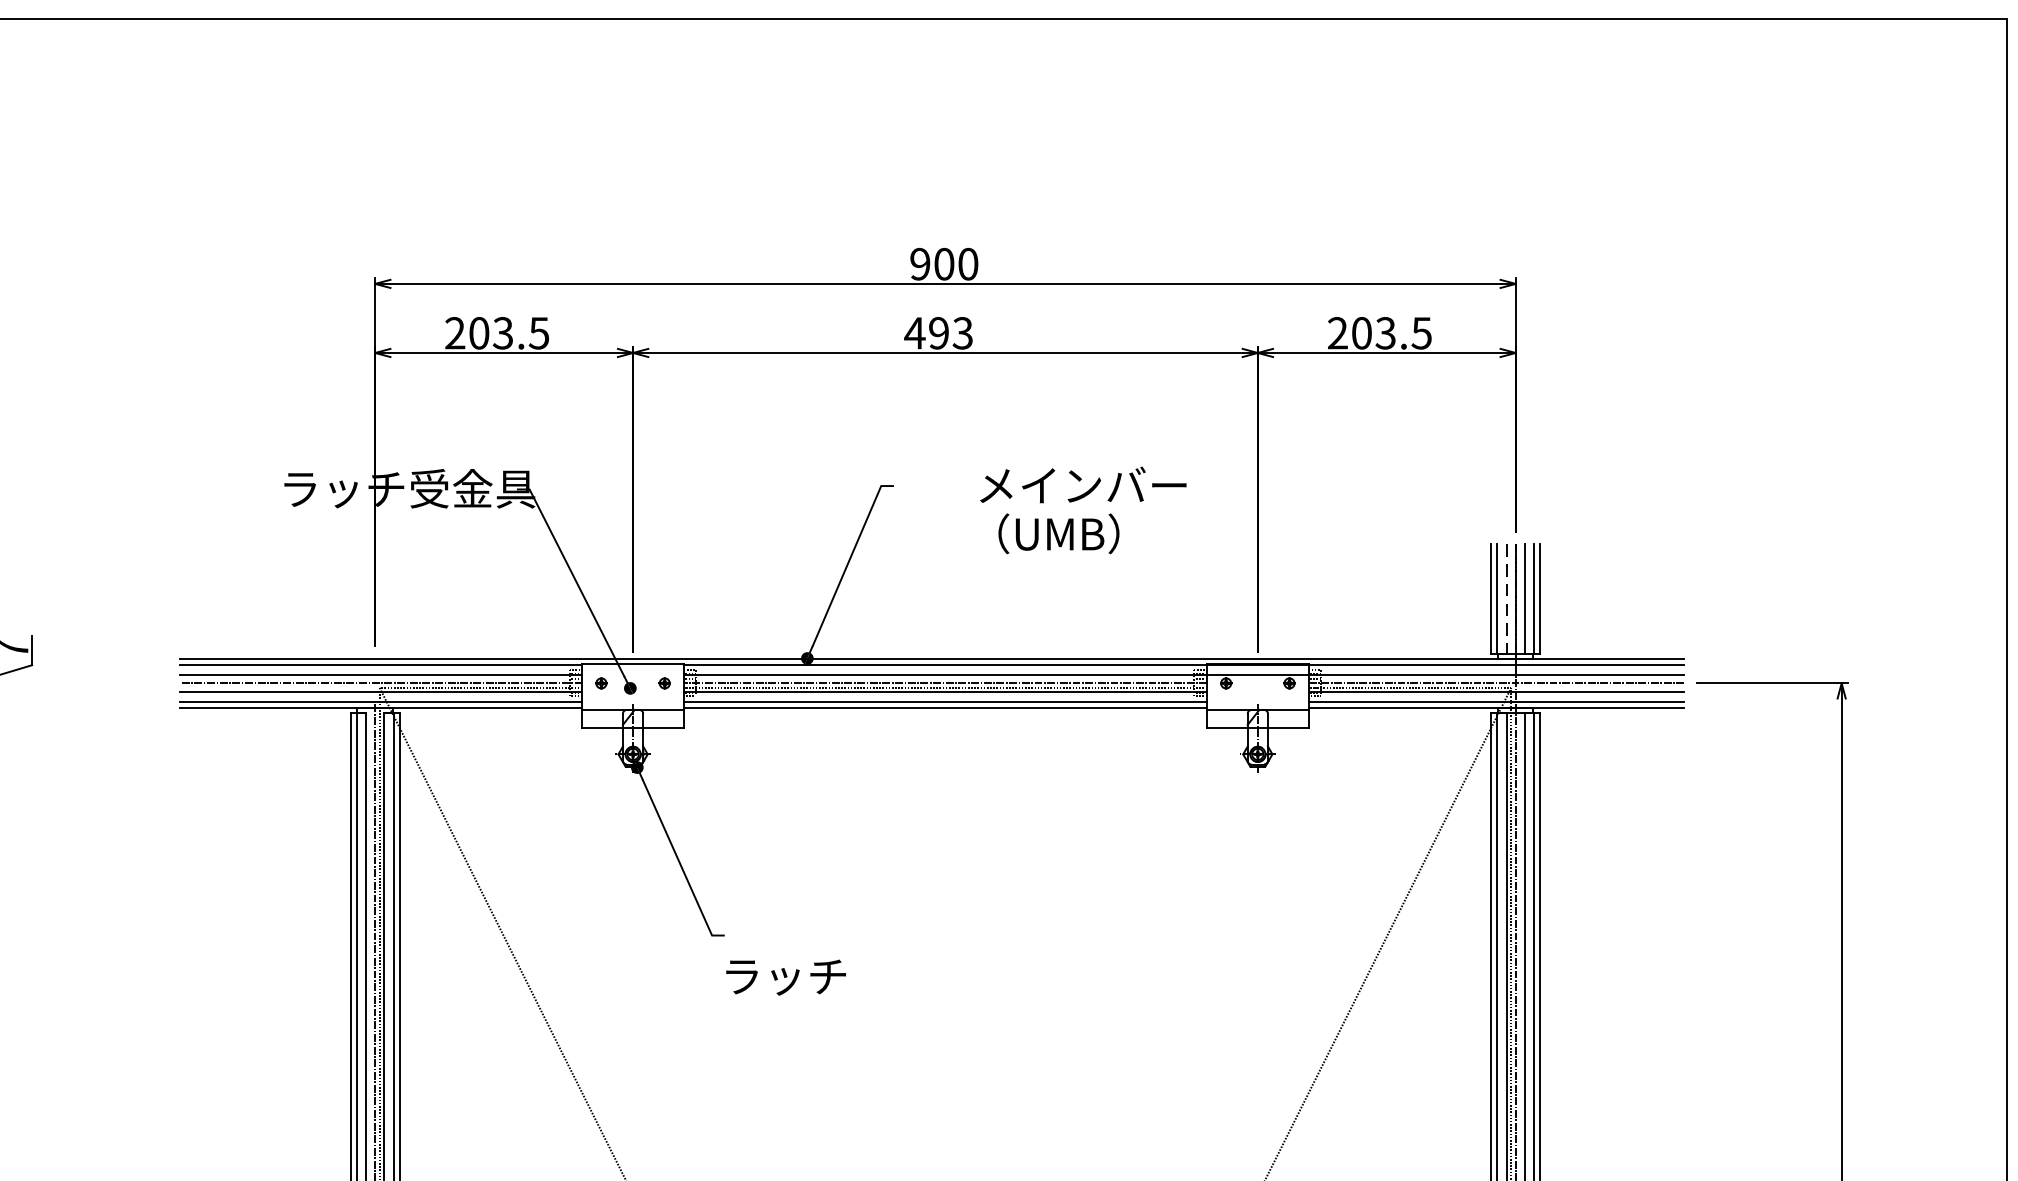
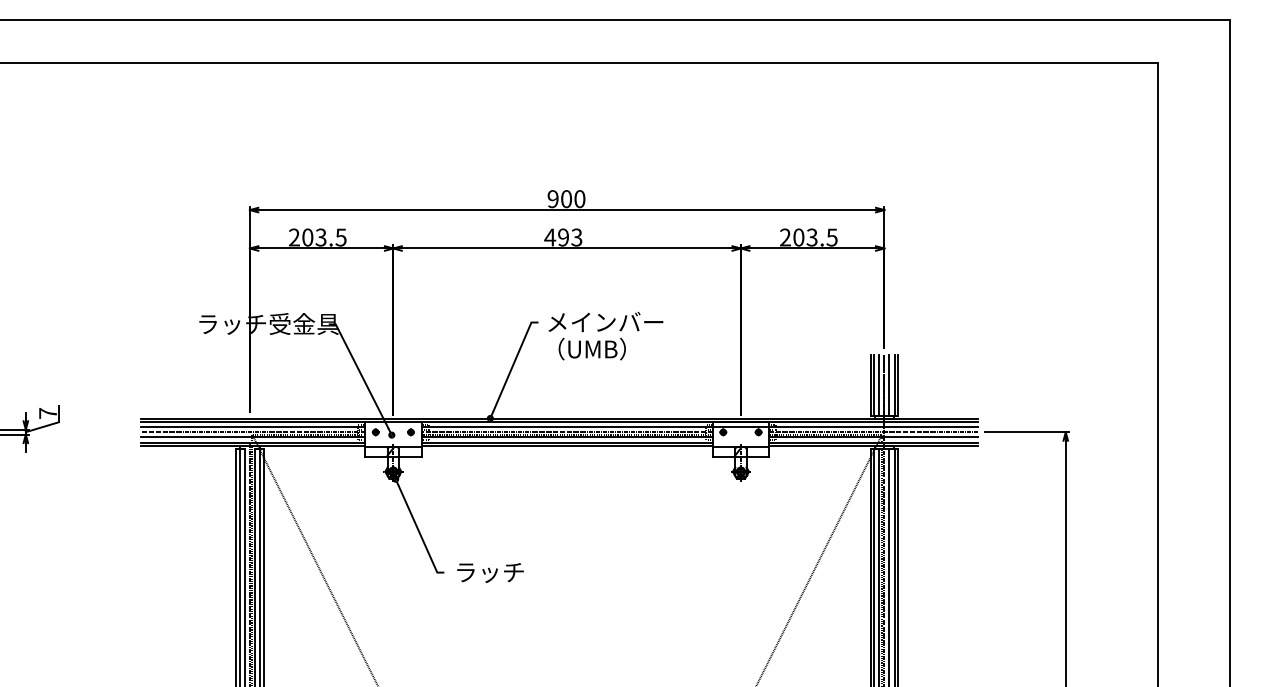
text: (1082, 509) -> (605, 335), moved
line: (1506, 599) -> (879, 385), dashed -> solid
text: (786, 976) -> (490, 572), moved

